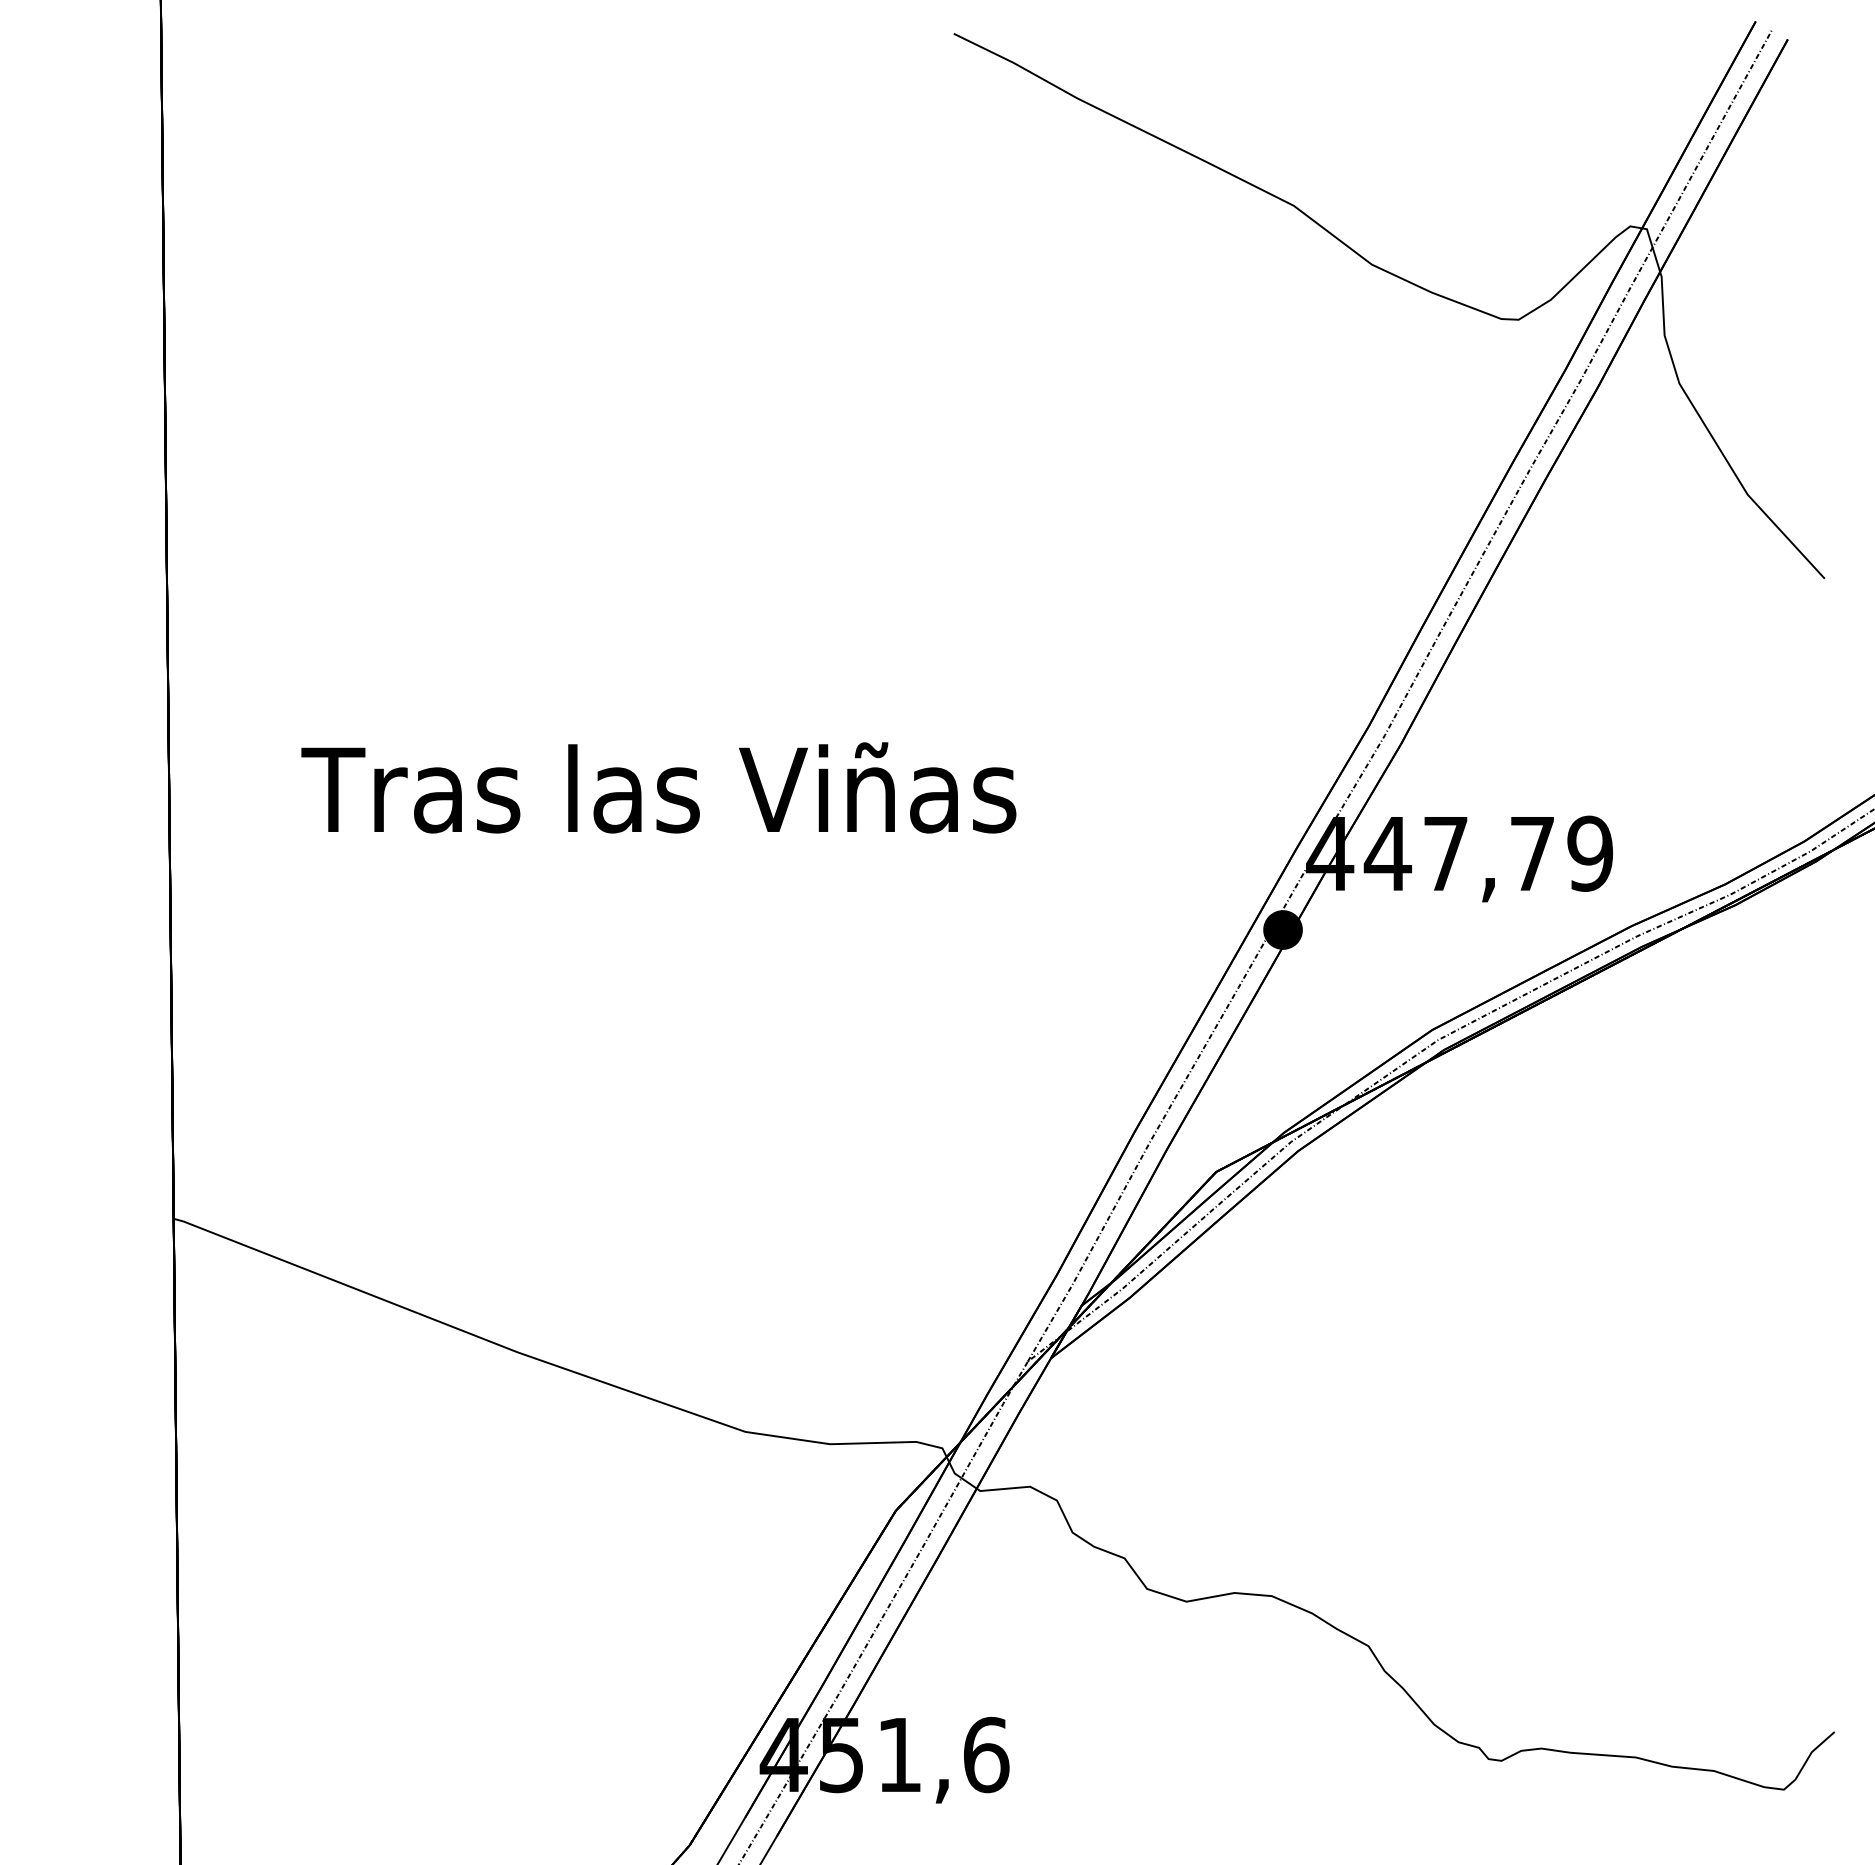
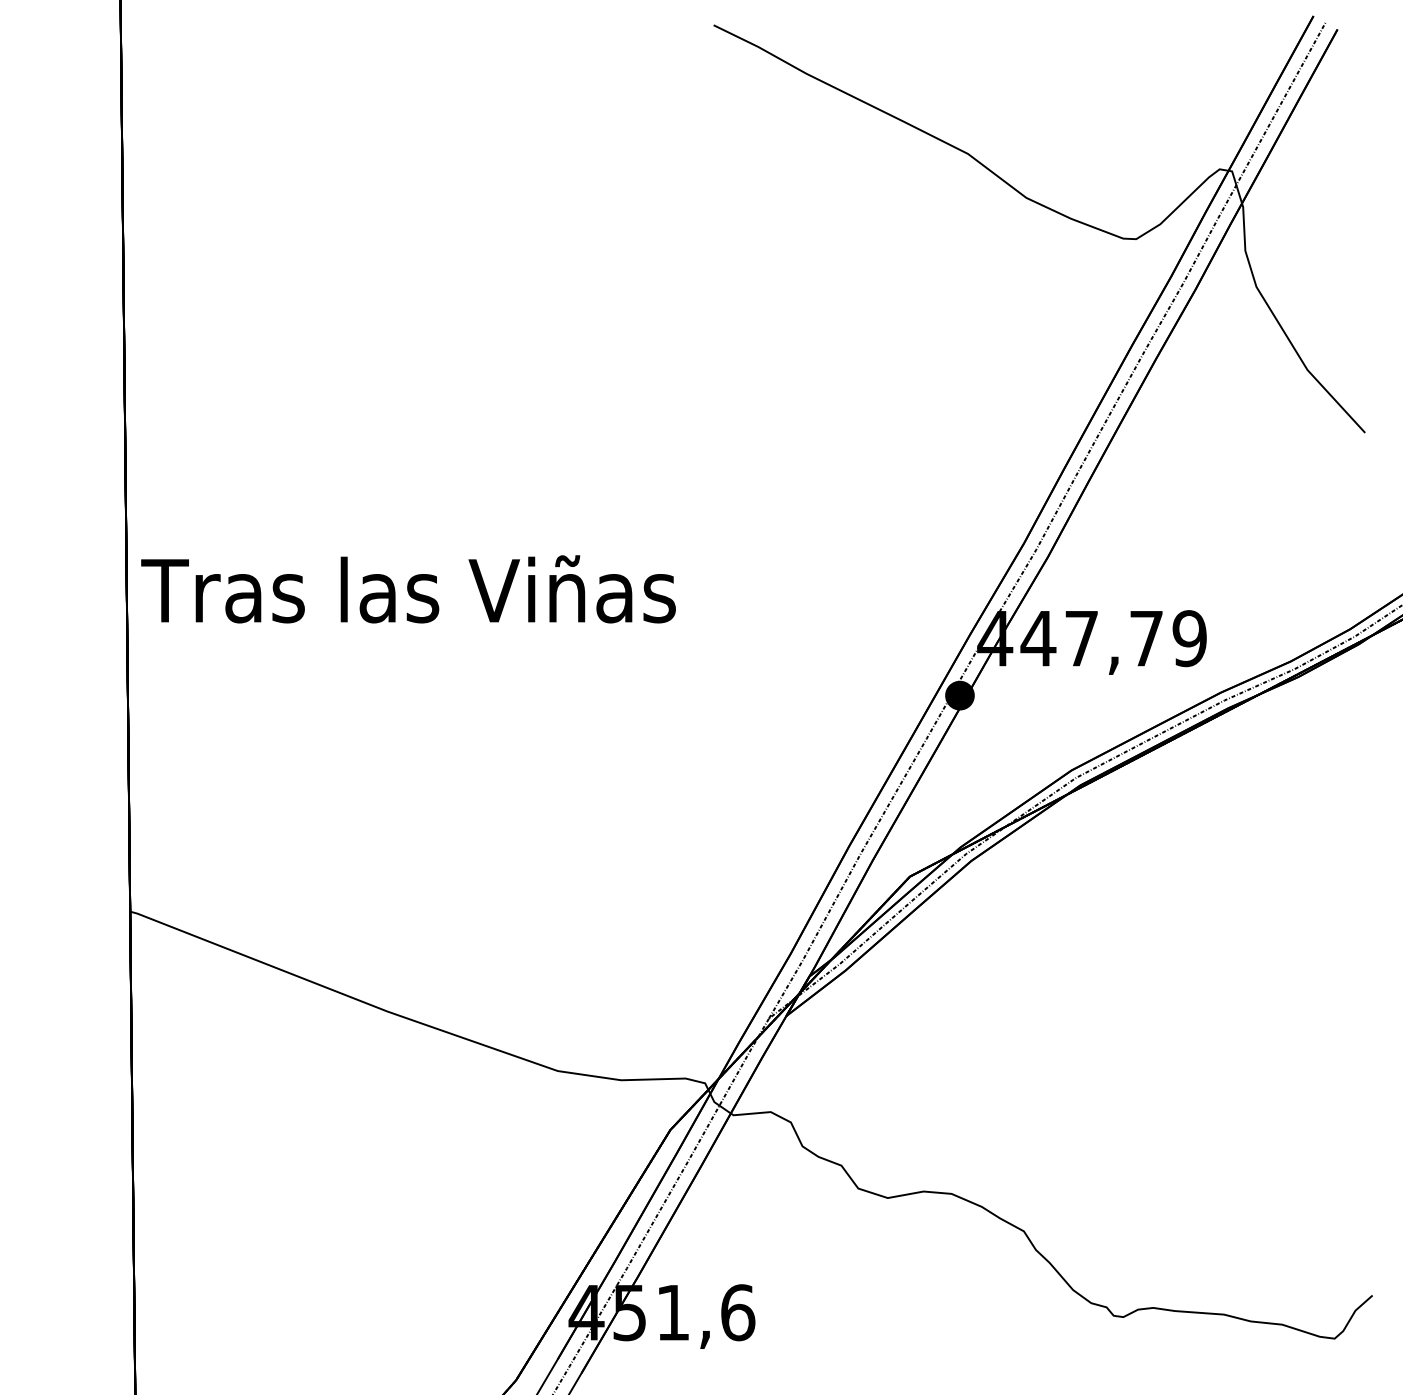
text: (658, 787) -> (408, 589), moved

